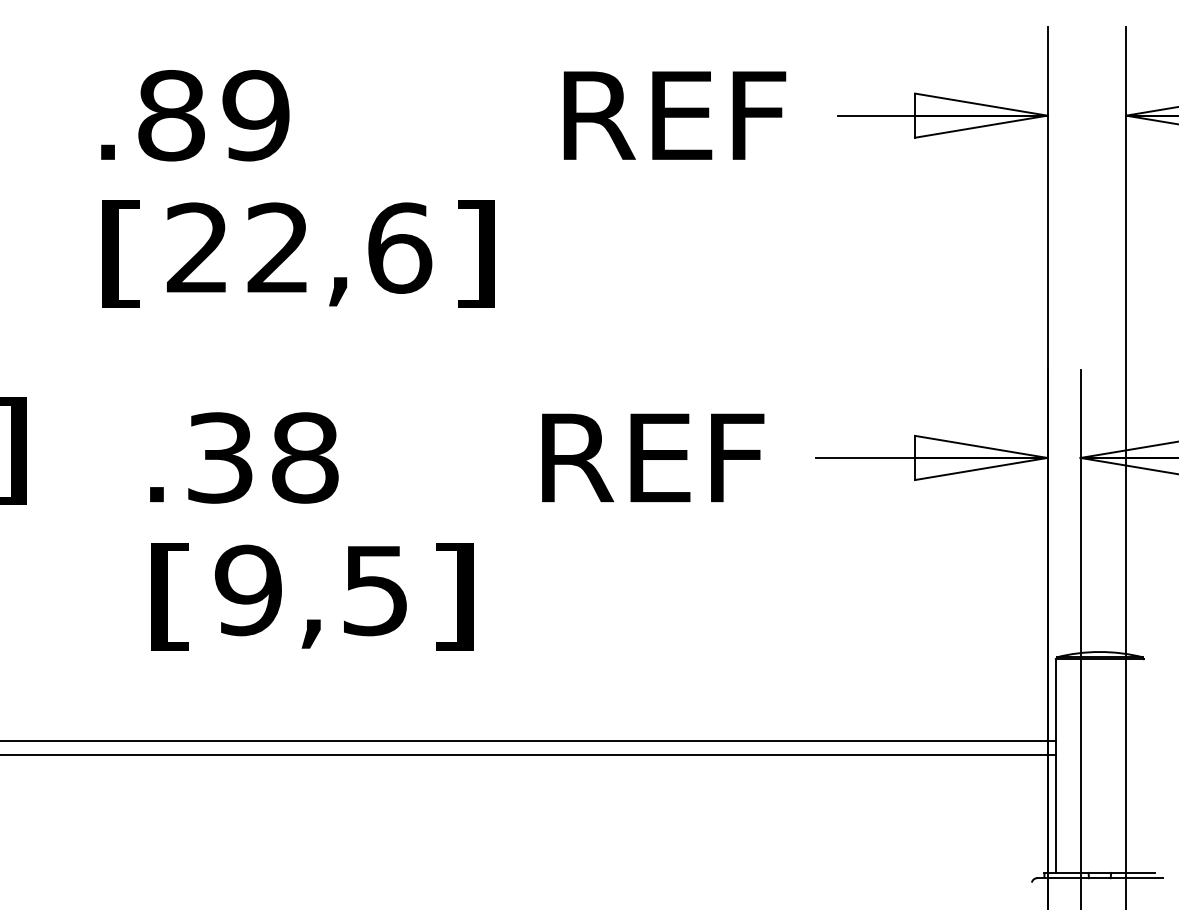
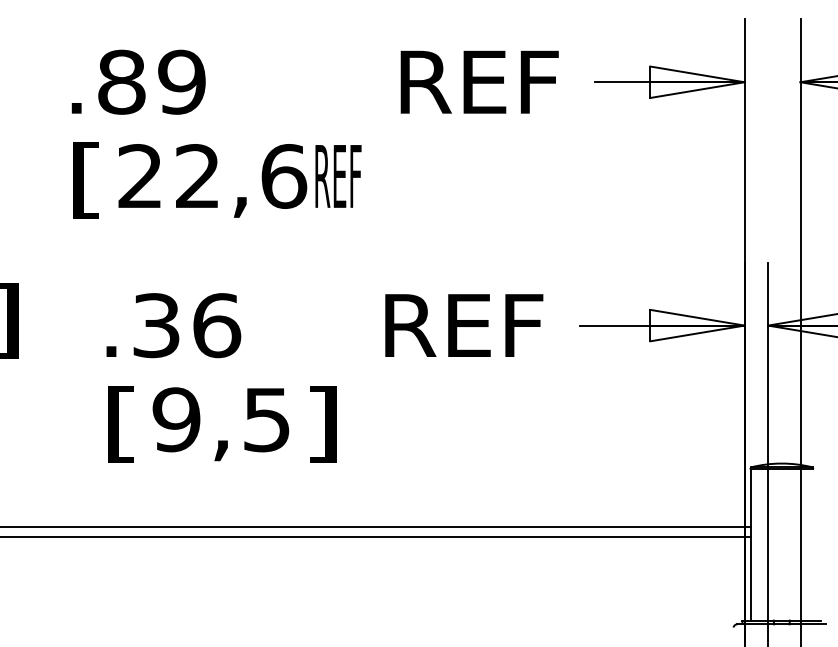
text: (476, 253) -> (338, 180), ] -> REF
text: (306, 457) -> (217, 325), .38 -> .36

